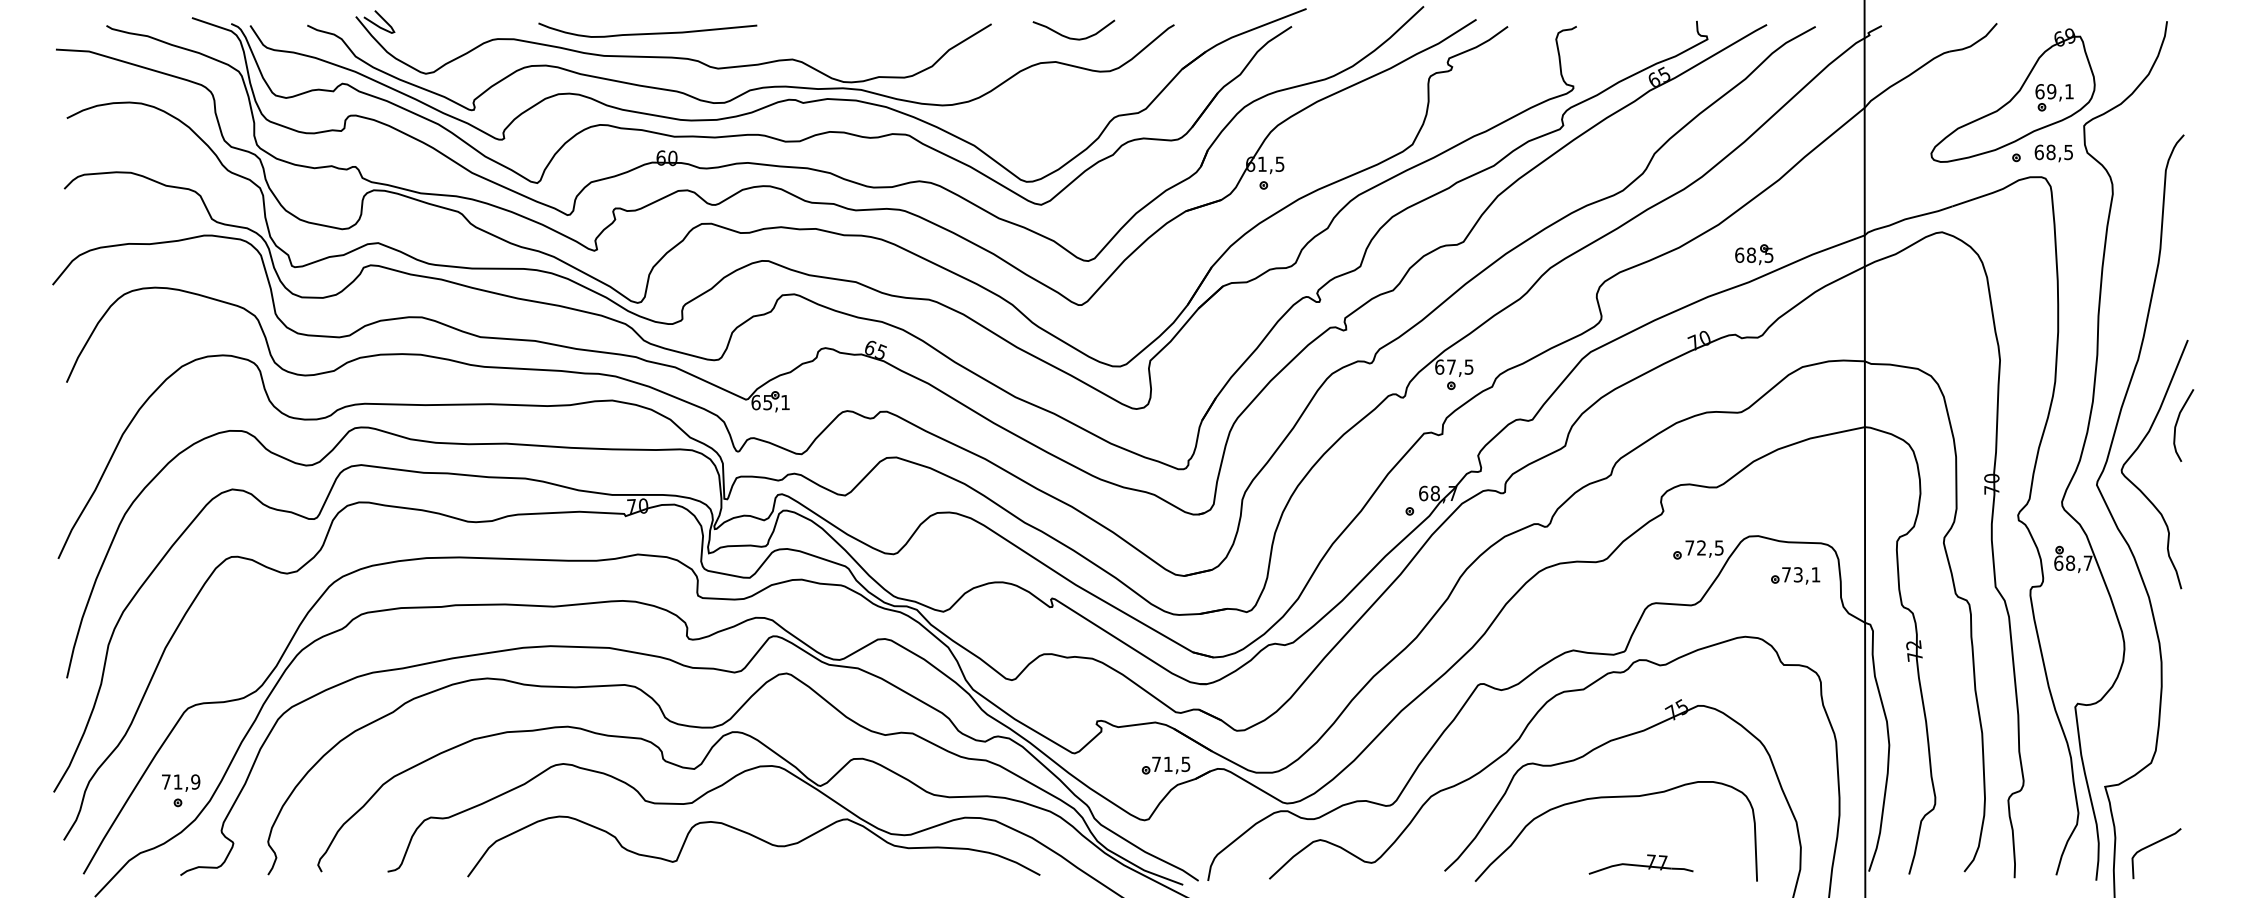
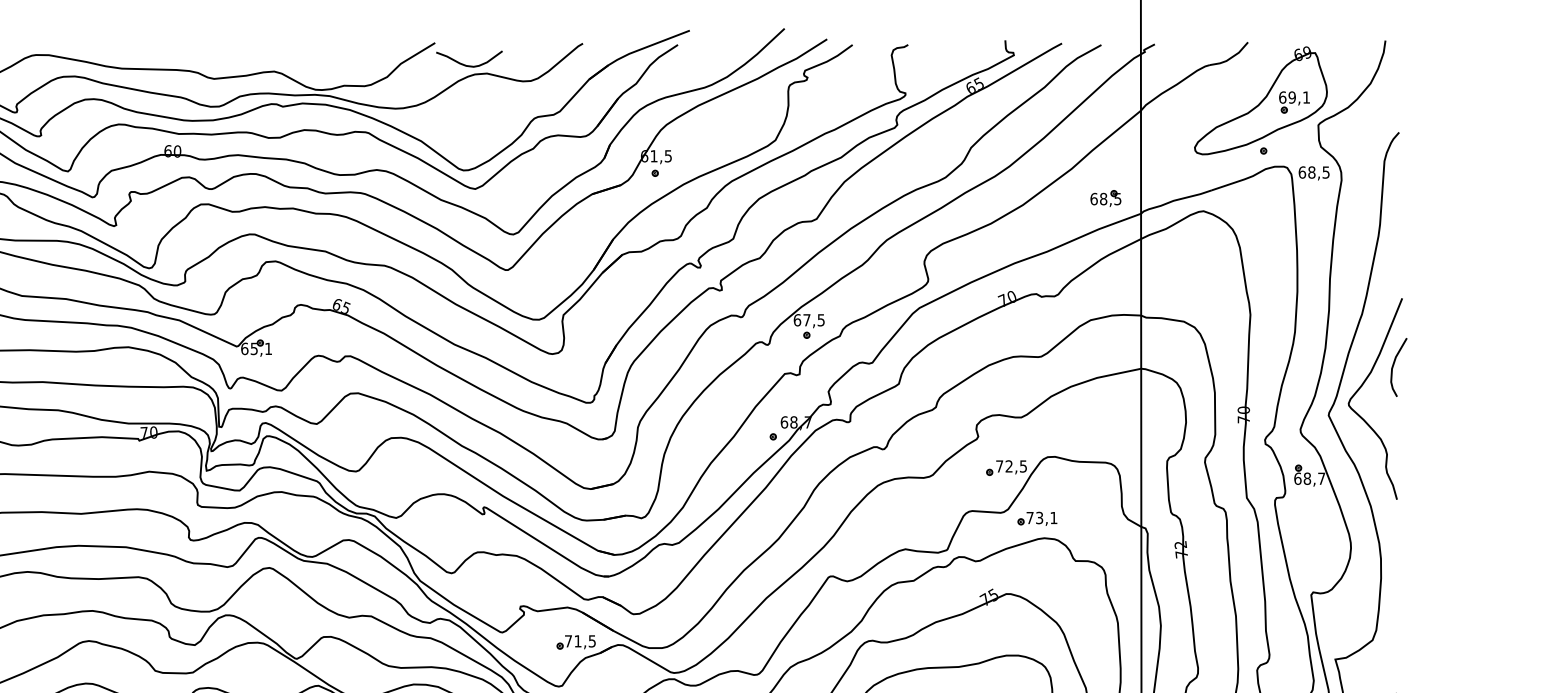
curve: (647, 33) -> (157, 50), removed
curve: (1072, 37) -> (468, 65), moved
text: (2053, 153) -> (1313, 173), moved
part: (1754, 254) -> (1106, 198), moved
part: (1795, 575) -> (1037, 518), moved

